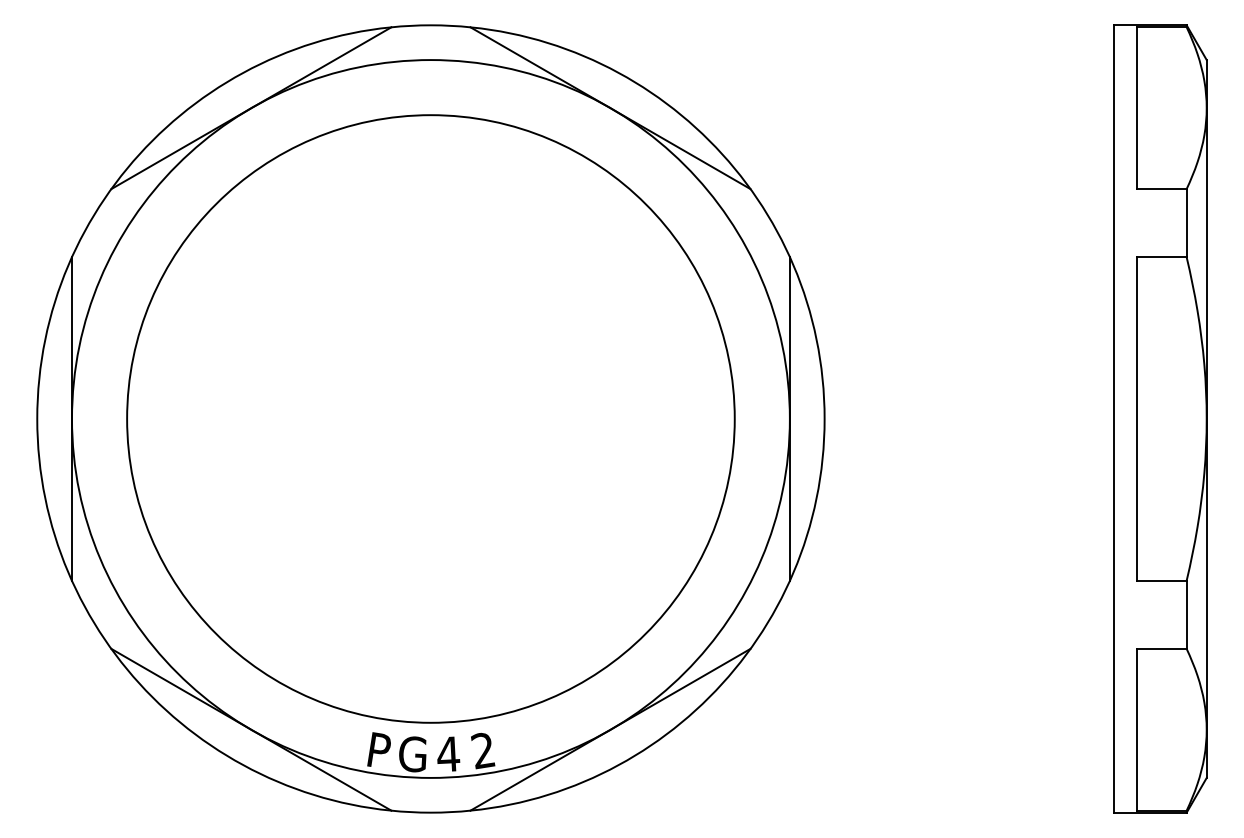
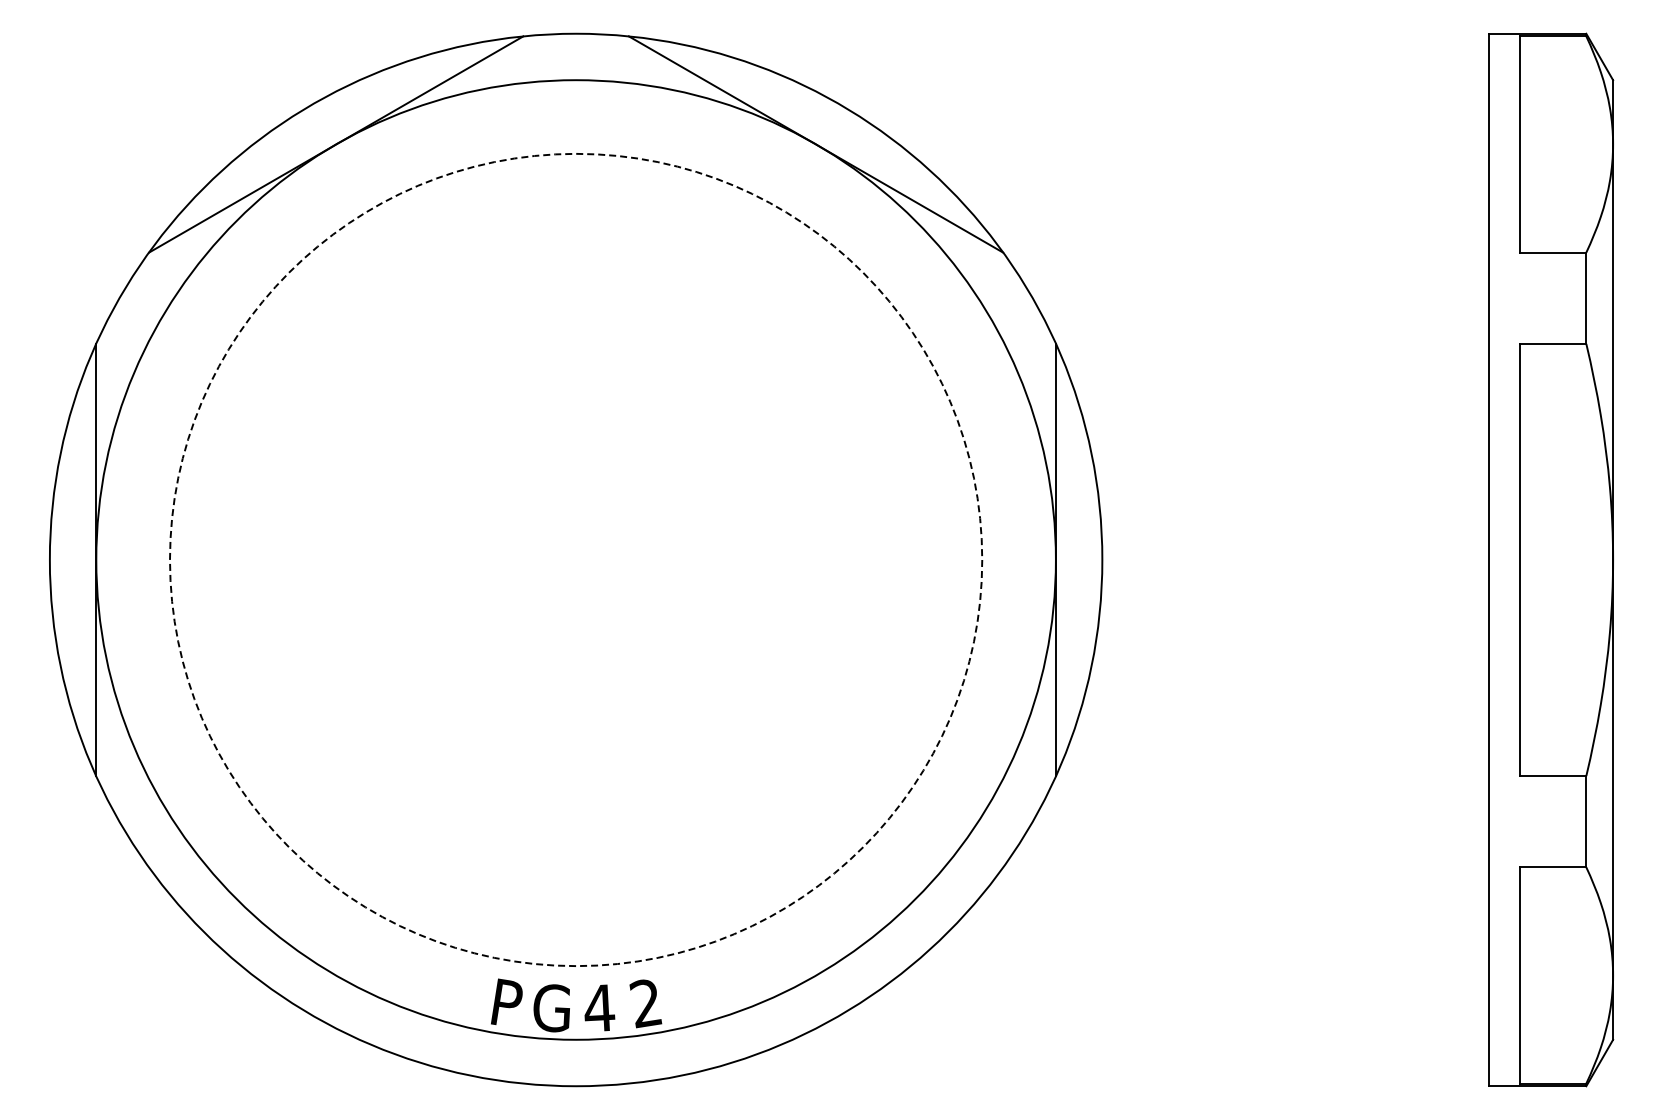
circle: (430, 418) -> (575, 559), solid -> dashed
line: (251, 729) -> (336, 975), removed
line: (610, 729) -> (815, 975), removed

